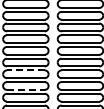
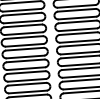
line: (25, 70) -> (26, 72), dashed -> solid
line: (25, 89) -> (27, 91), dashed -> solid

